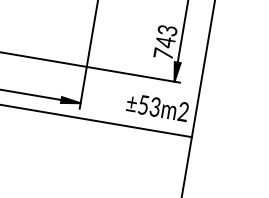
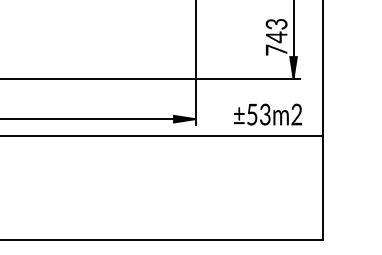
text: (157, 107) -> (267, 114), moved

